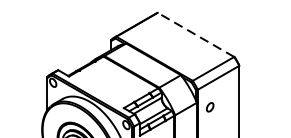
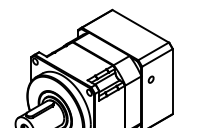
line: (195, 35) -> (140, 26), dashed -> solid

